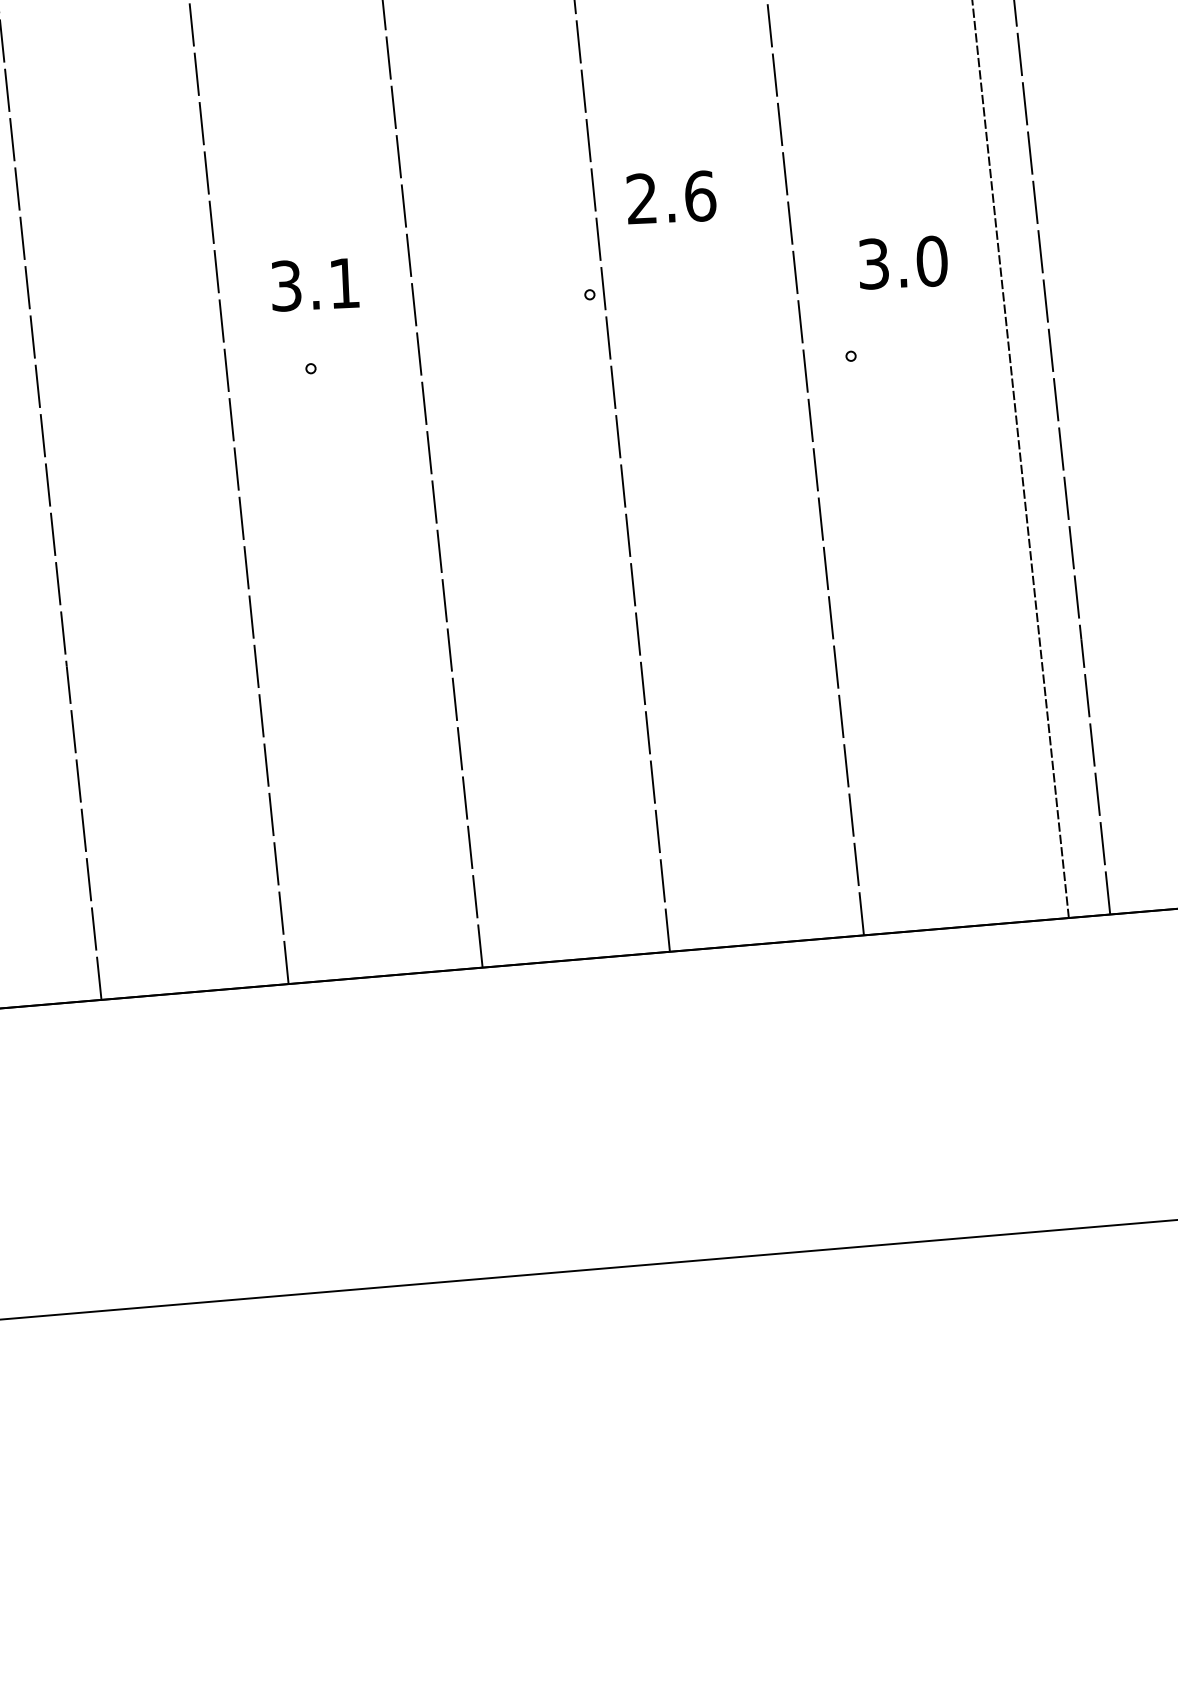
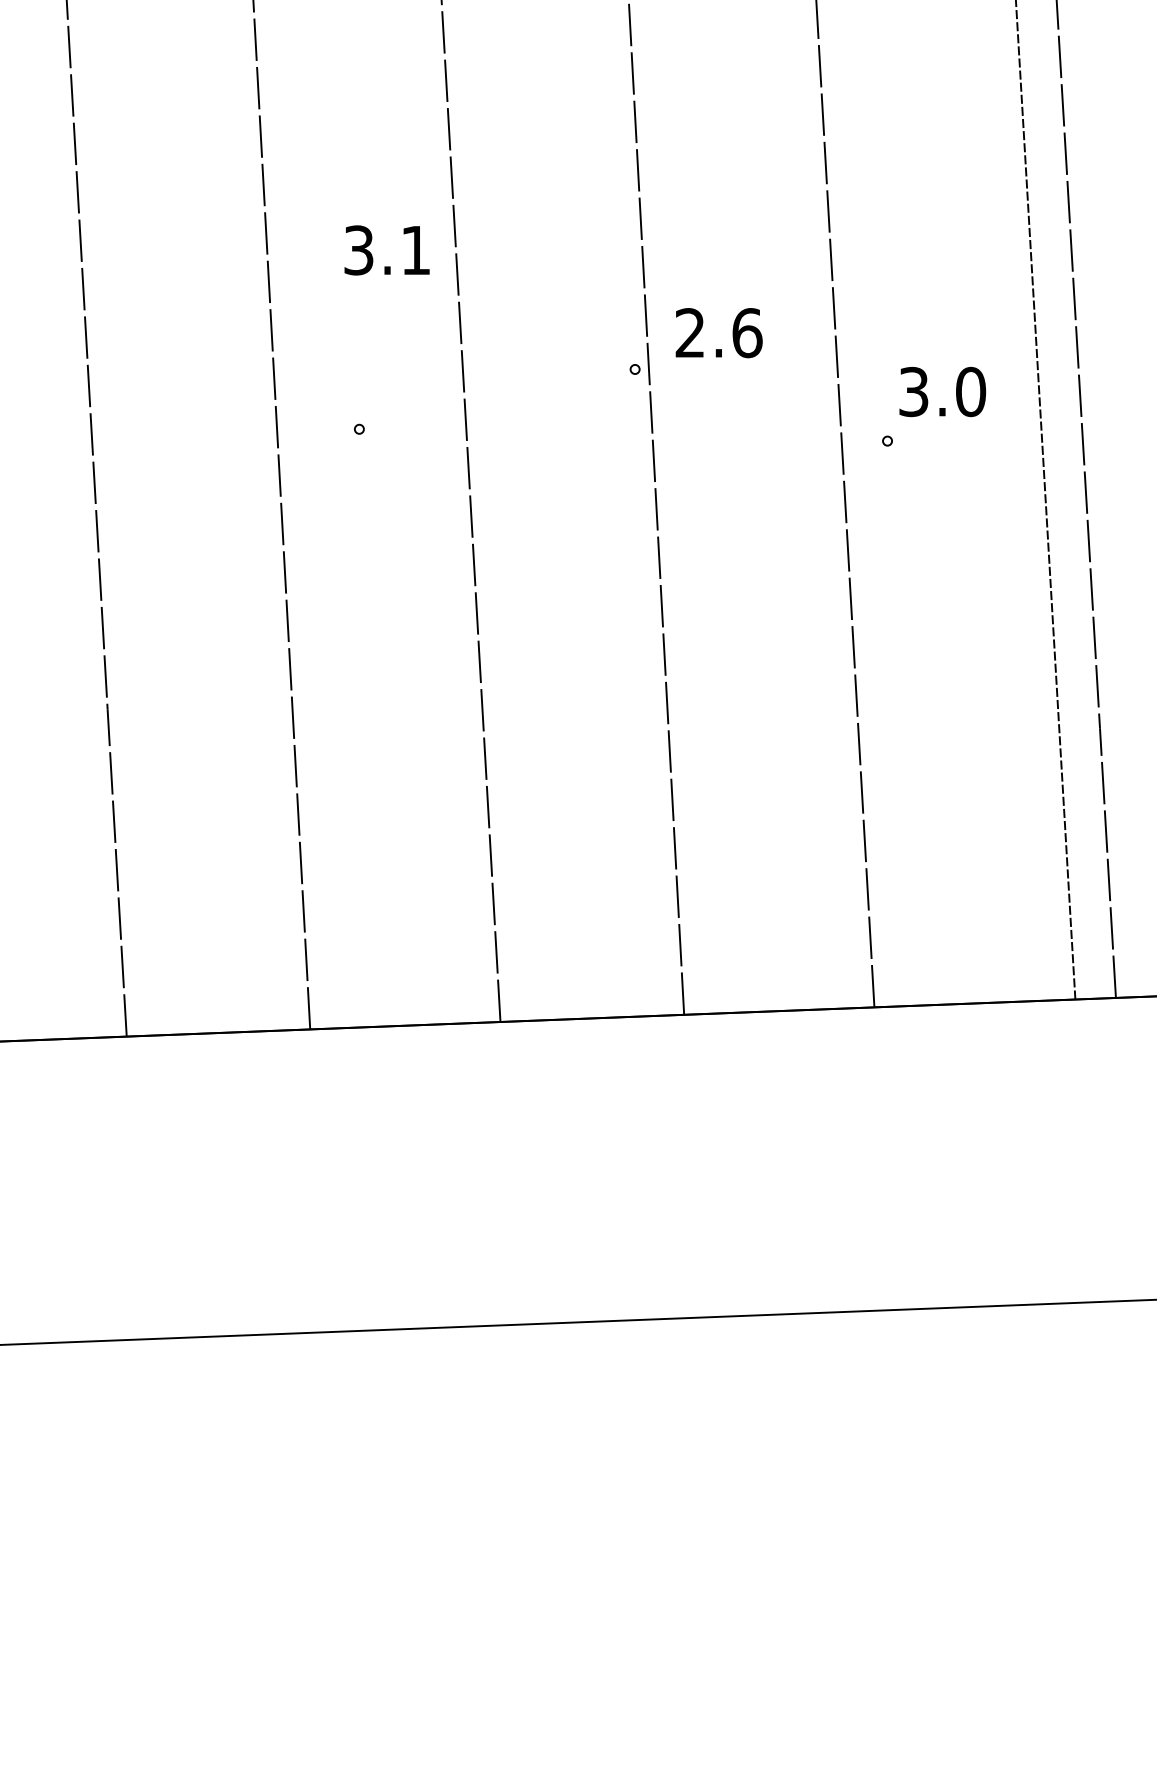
text: (670, 198) -> (718, 333), moved
text: (903, 262) -> (942, 391), moved
text: (314, 284) -> (386, 250), moved

